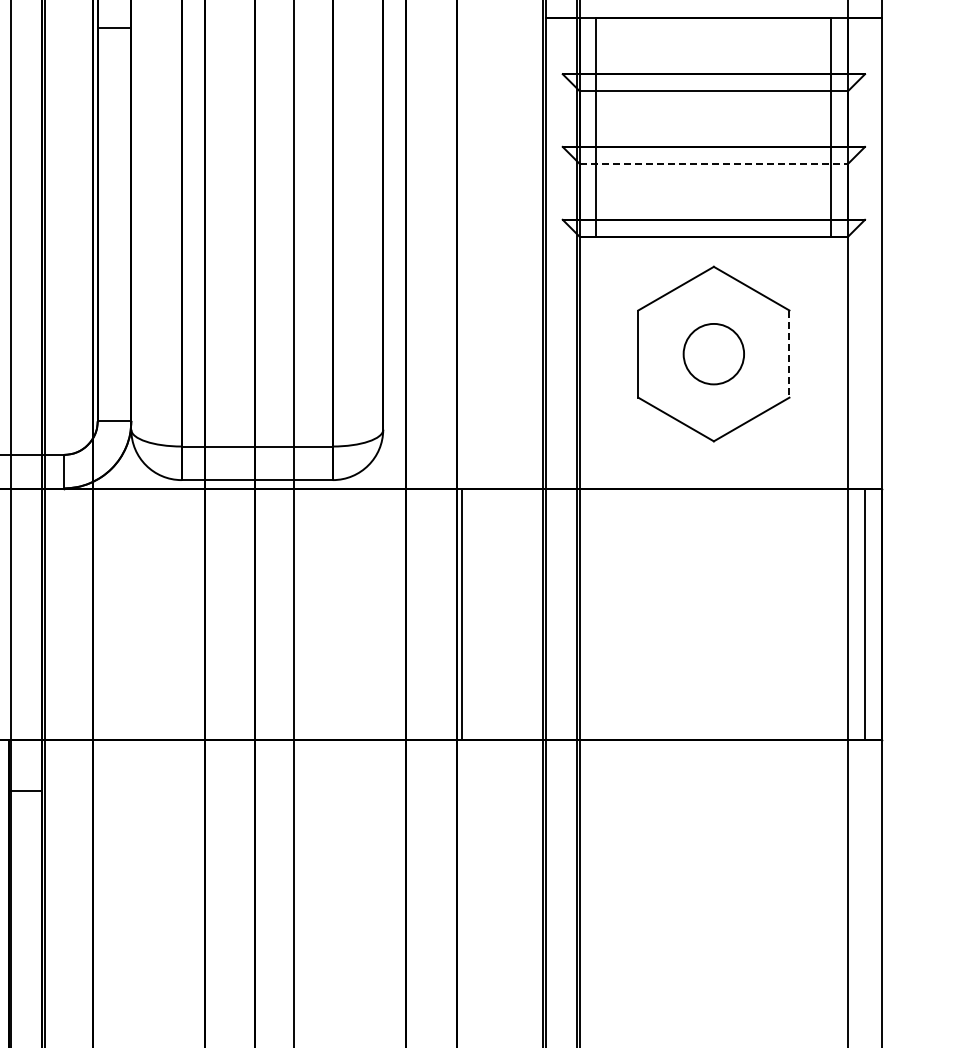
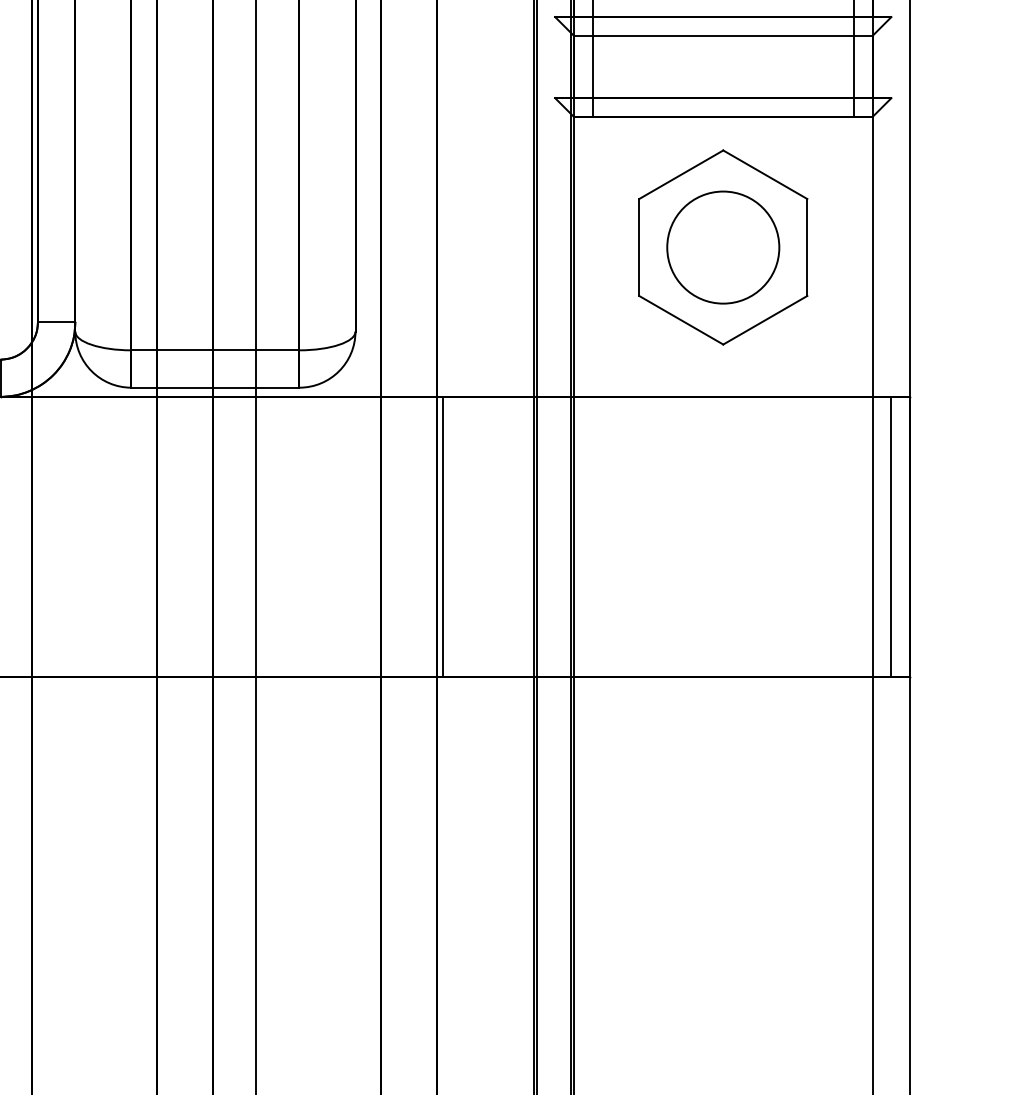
line: (714, 163) -> (723, 35), dashed -> solid
circle: (713, 353) -> (722, 246), size x1.67
line: (789, 354) -> (807, 247), dashed -> solid

